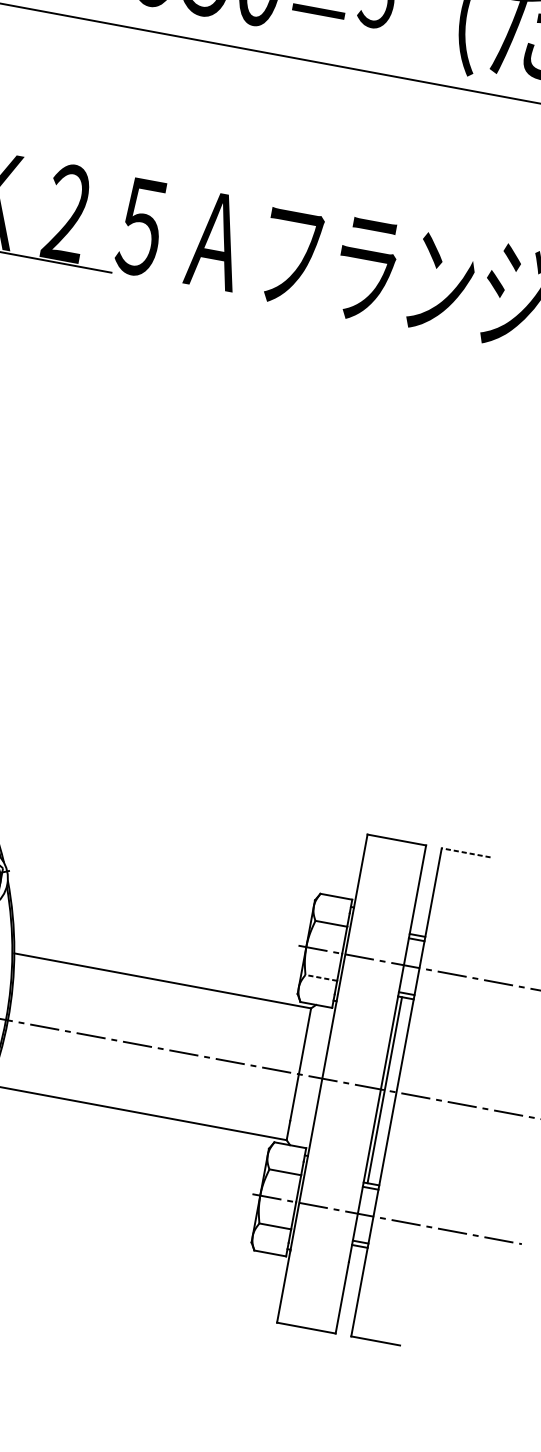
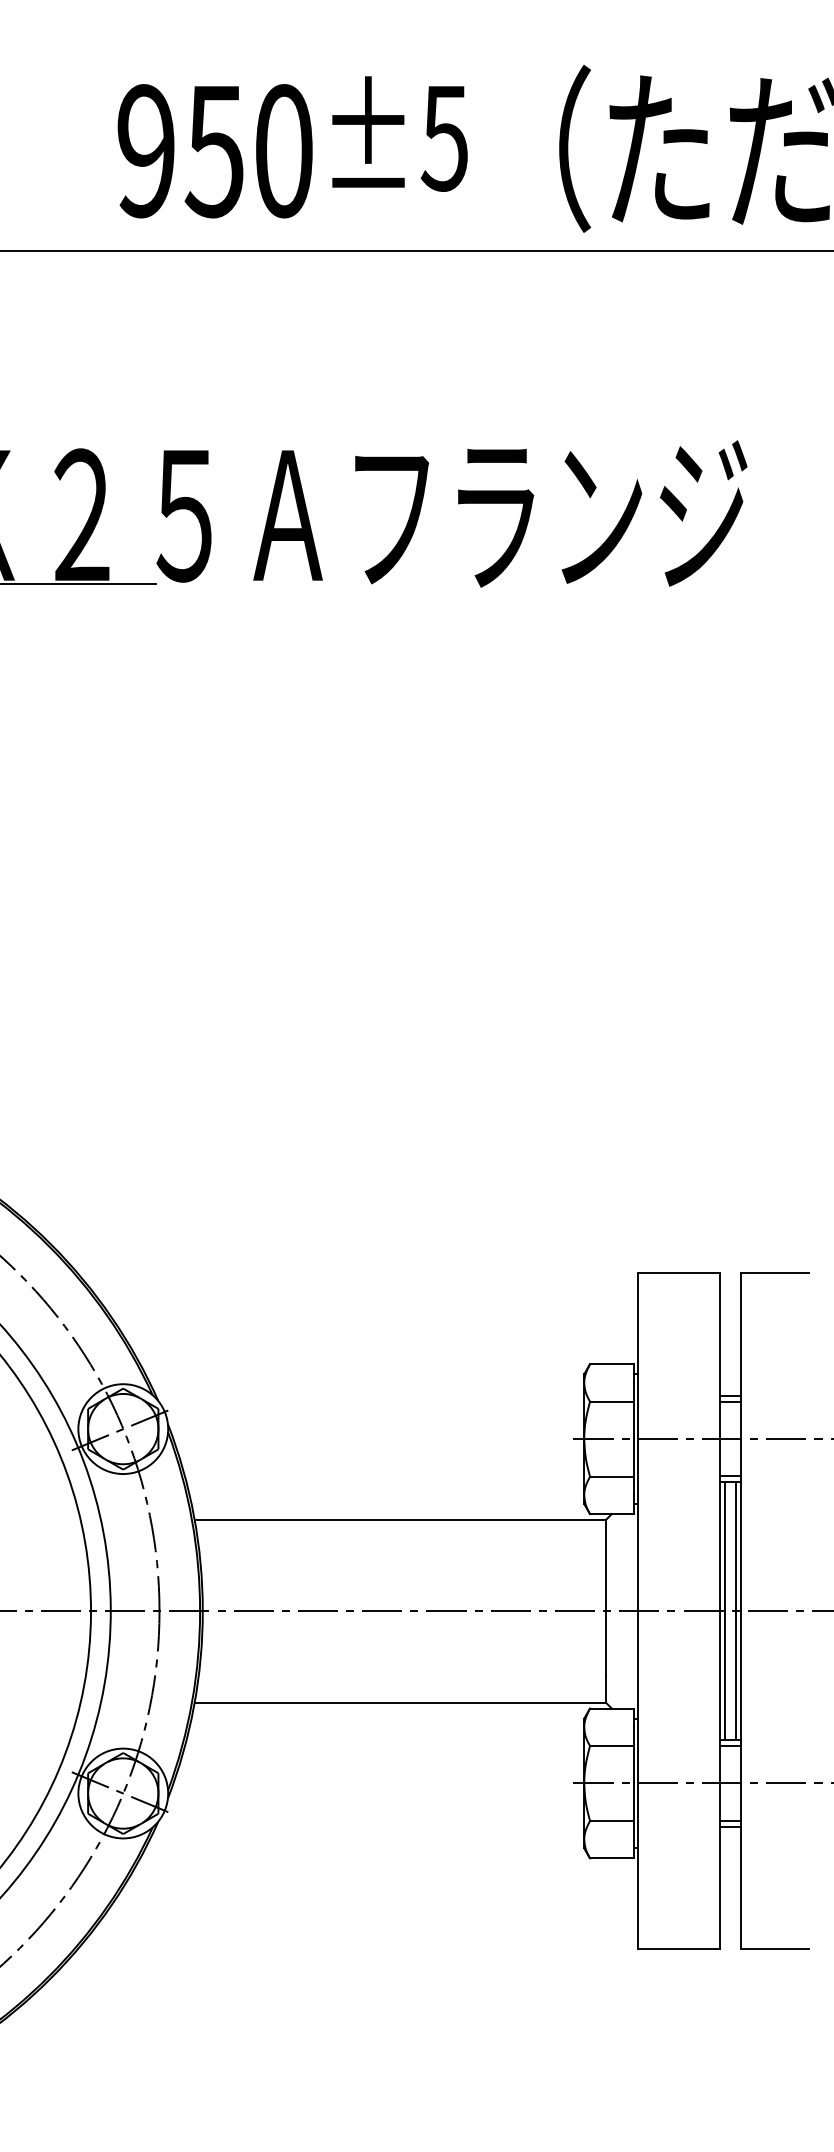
line: (465, 853) -> (774, 1273), dashed -> solid
line: (321, 977) -> (612, 1476), dashed -> solid
line: (392, 1091) -> (735, 1611), added

